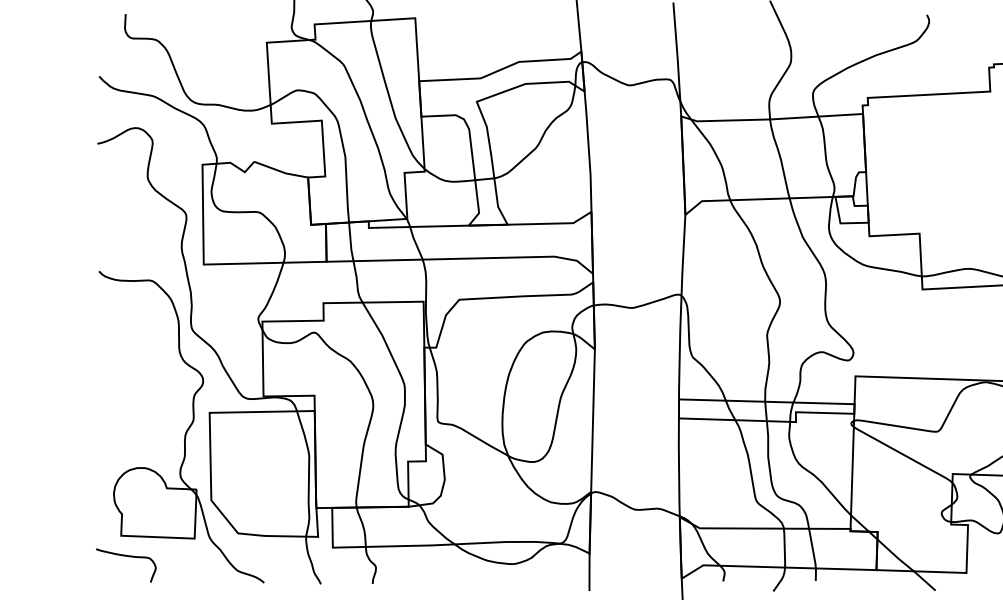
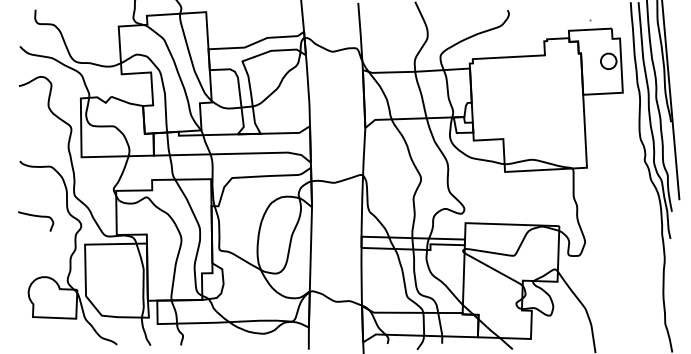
curve: (130, 558) -> (38, 217), moved

